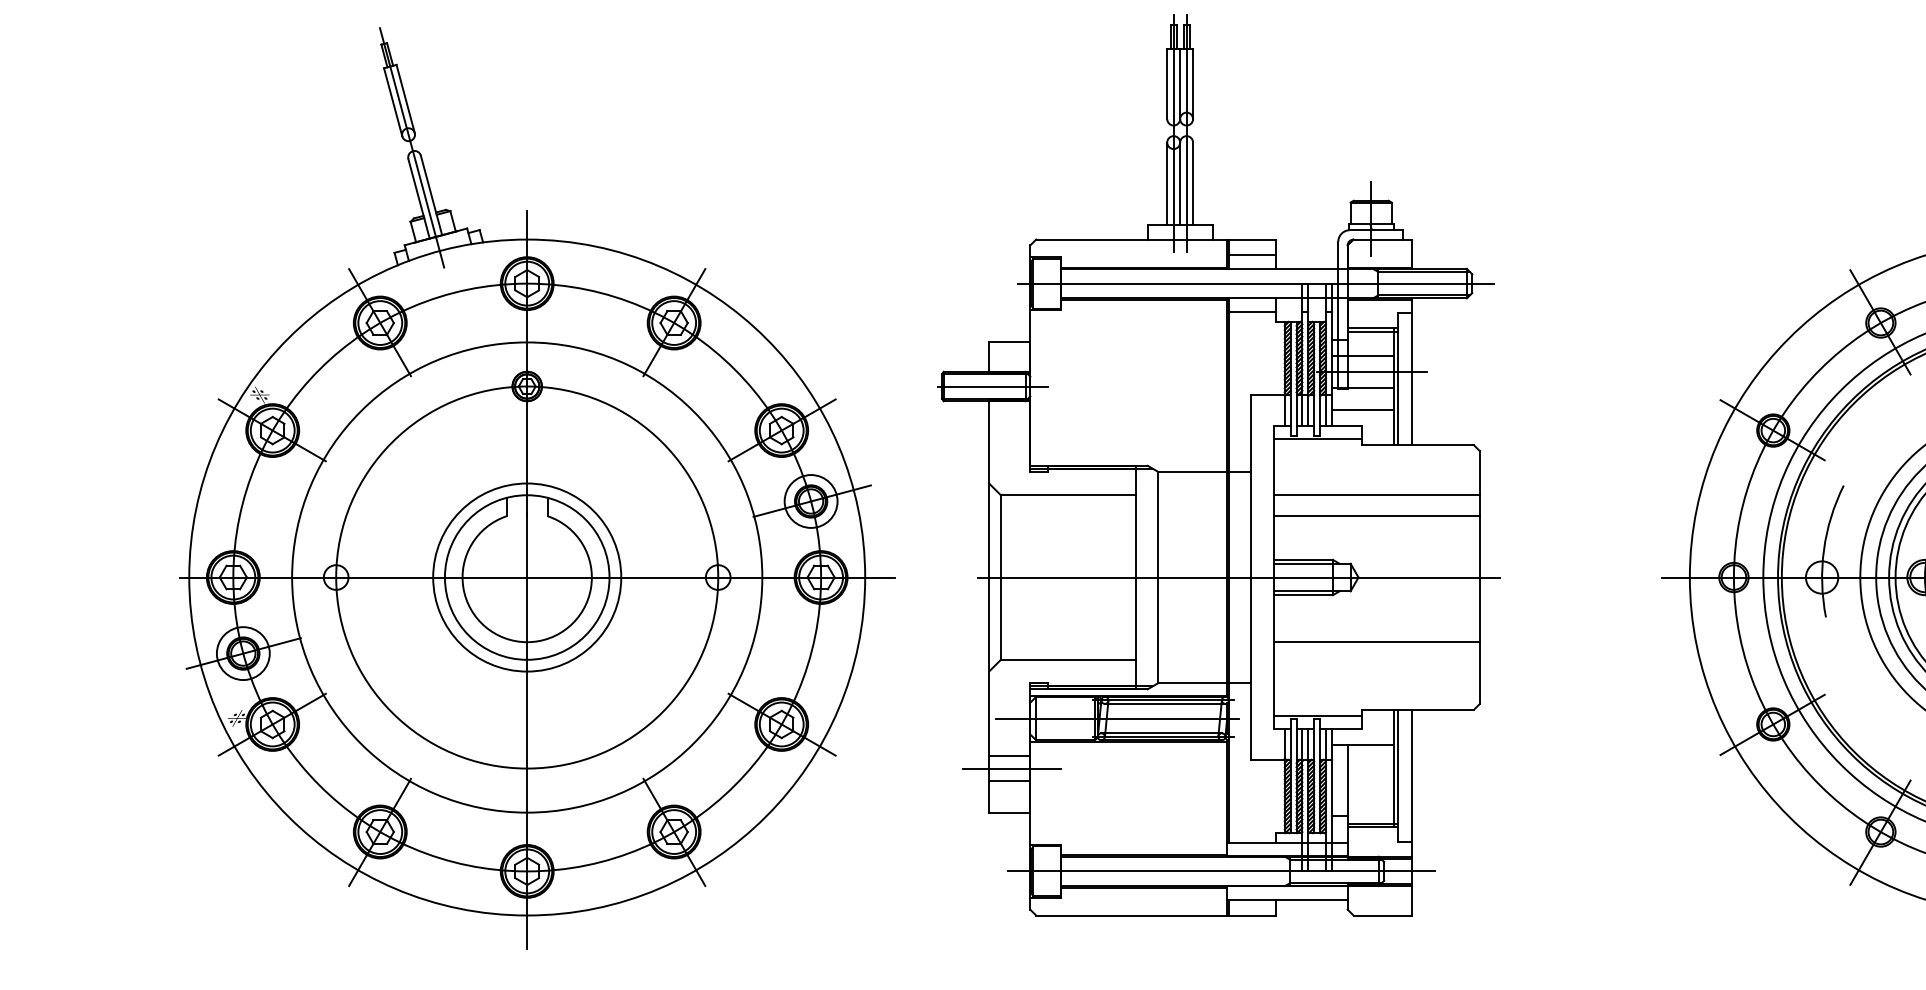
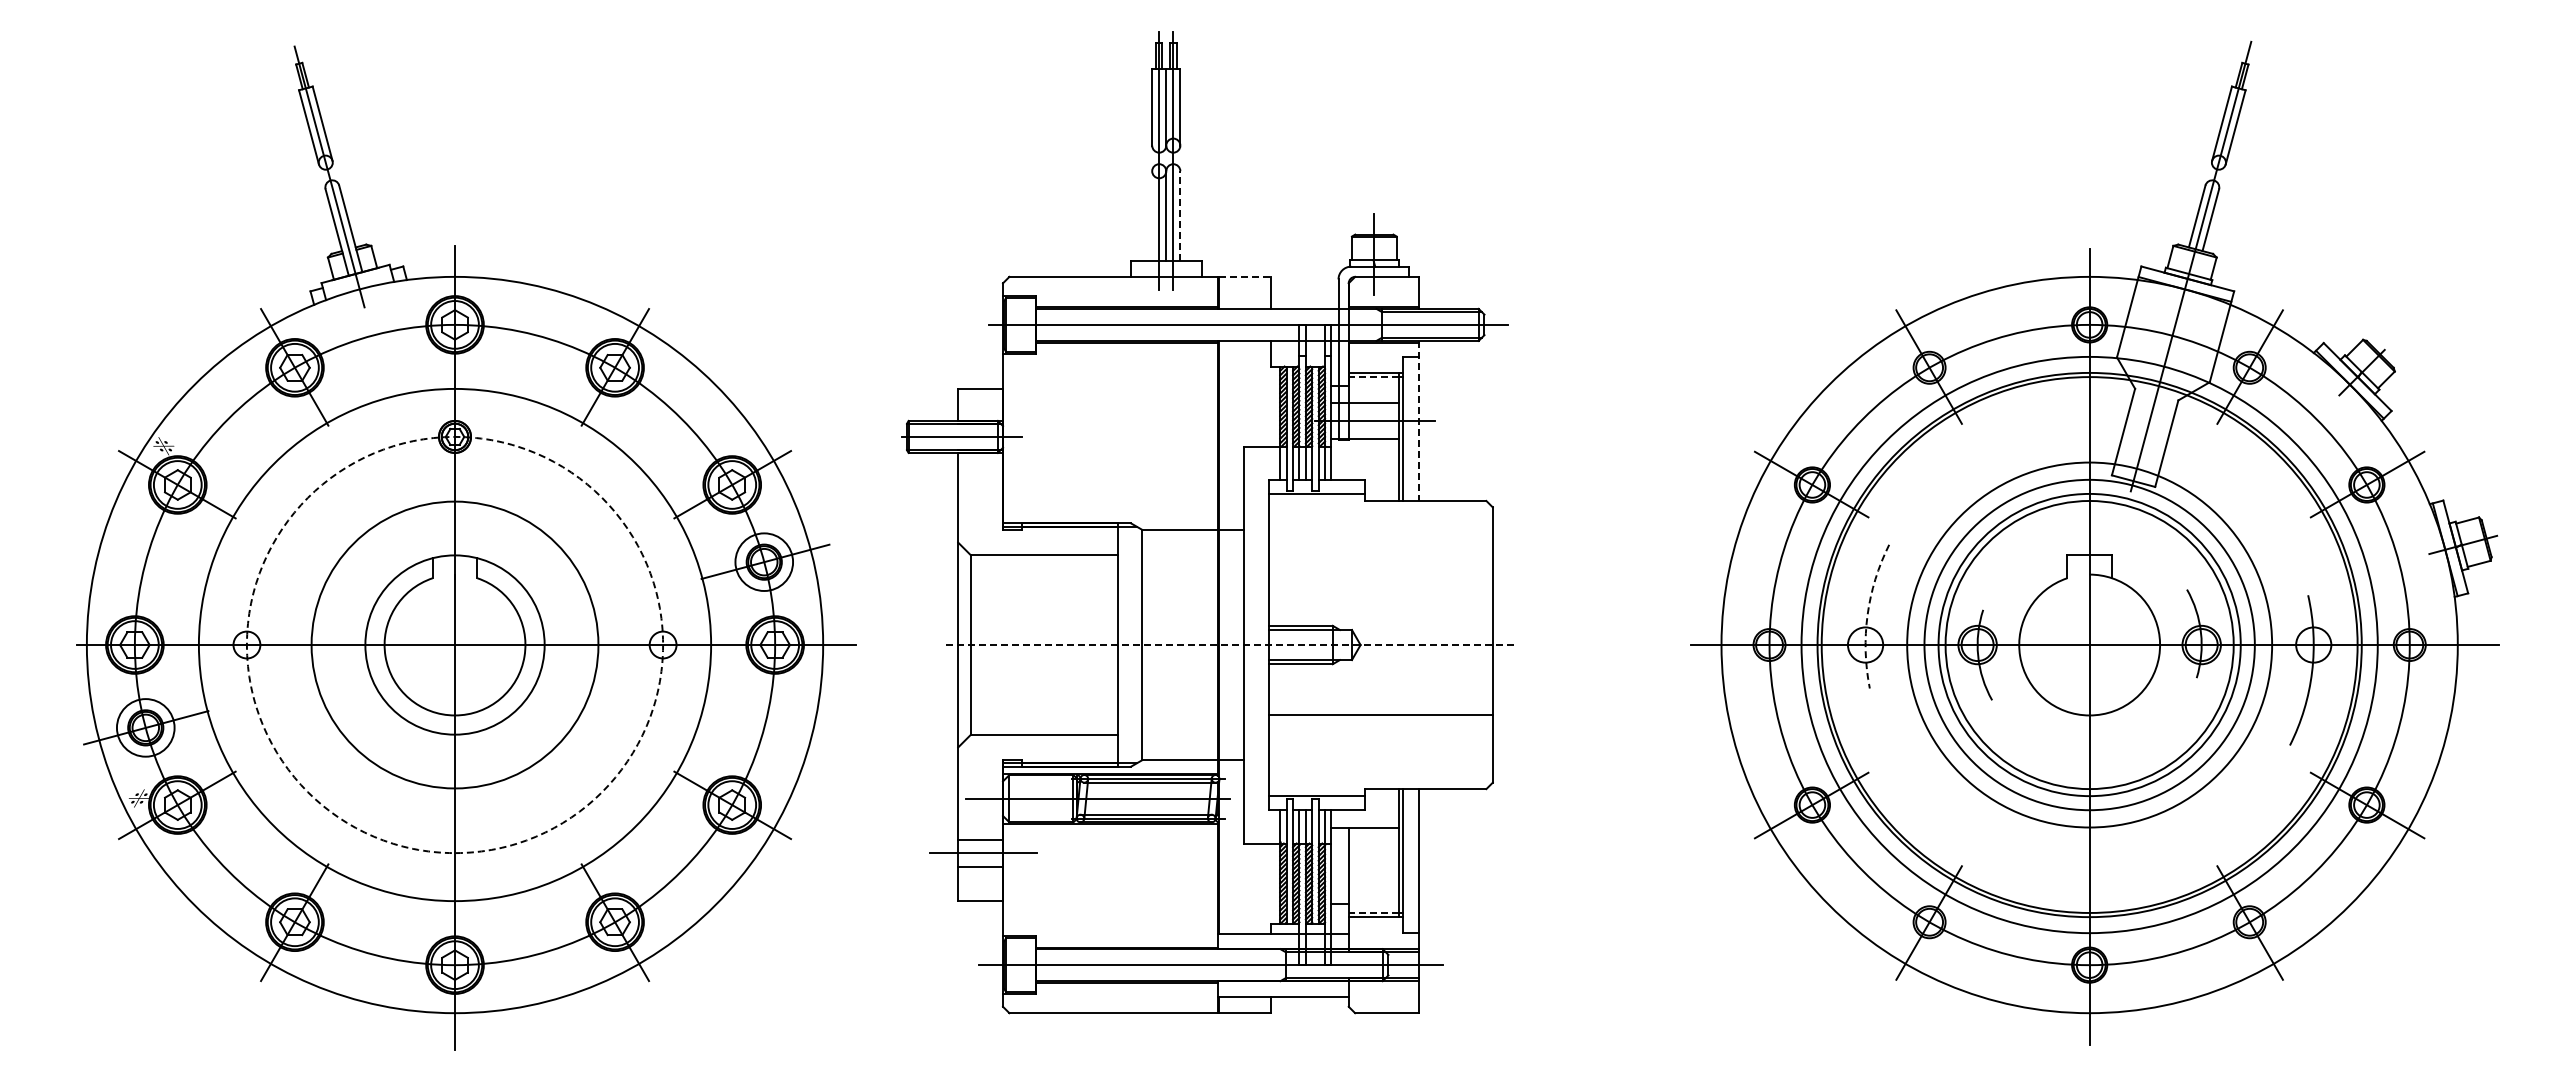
line: (1167, 183) -> (1152, 215), removed
line: (1193, 184) -> (1180, 216), solid -> dashed
line: (1252, 239) -> (1245, 276), solid -> dashed
line: (1251, 254) -> (1244, 293), removed
line: (1251, 312) -> (1244, 356), removed
line: (1370, 331) -> (1373, 377), solid -> dashed
line: (1412, 372) -> (1419, 421), solid -> dashed
line: (1362, 409) -> (1364, 462), removed
line: (1376, 495) -> (1380, 555), removed
line: (1376, 516) -> (1380, 578), removed
arc: (1823, 550) -> (1867, 615), solid -> dashed
circle: (526, 577) -> (454, 644), size x1.4
circle: (526, 577) -> (454, 644), solid -> dashed
line: (1239, 577) -> (1230, 645), solid -> dashed
line: (1370, 823) -> (1373, 912), solid -> dashed

